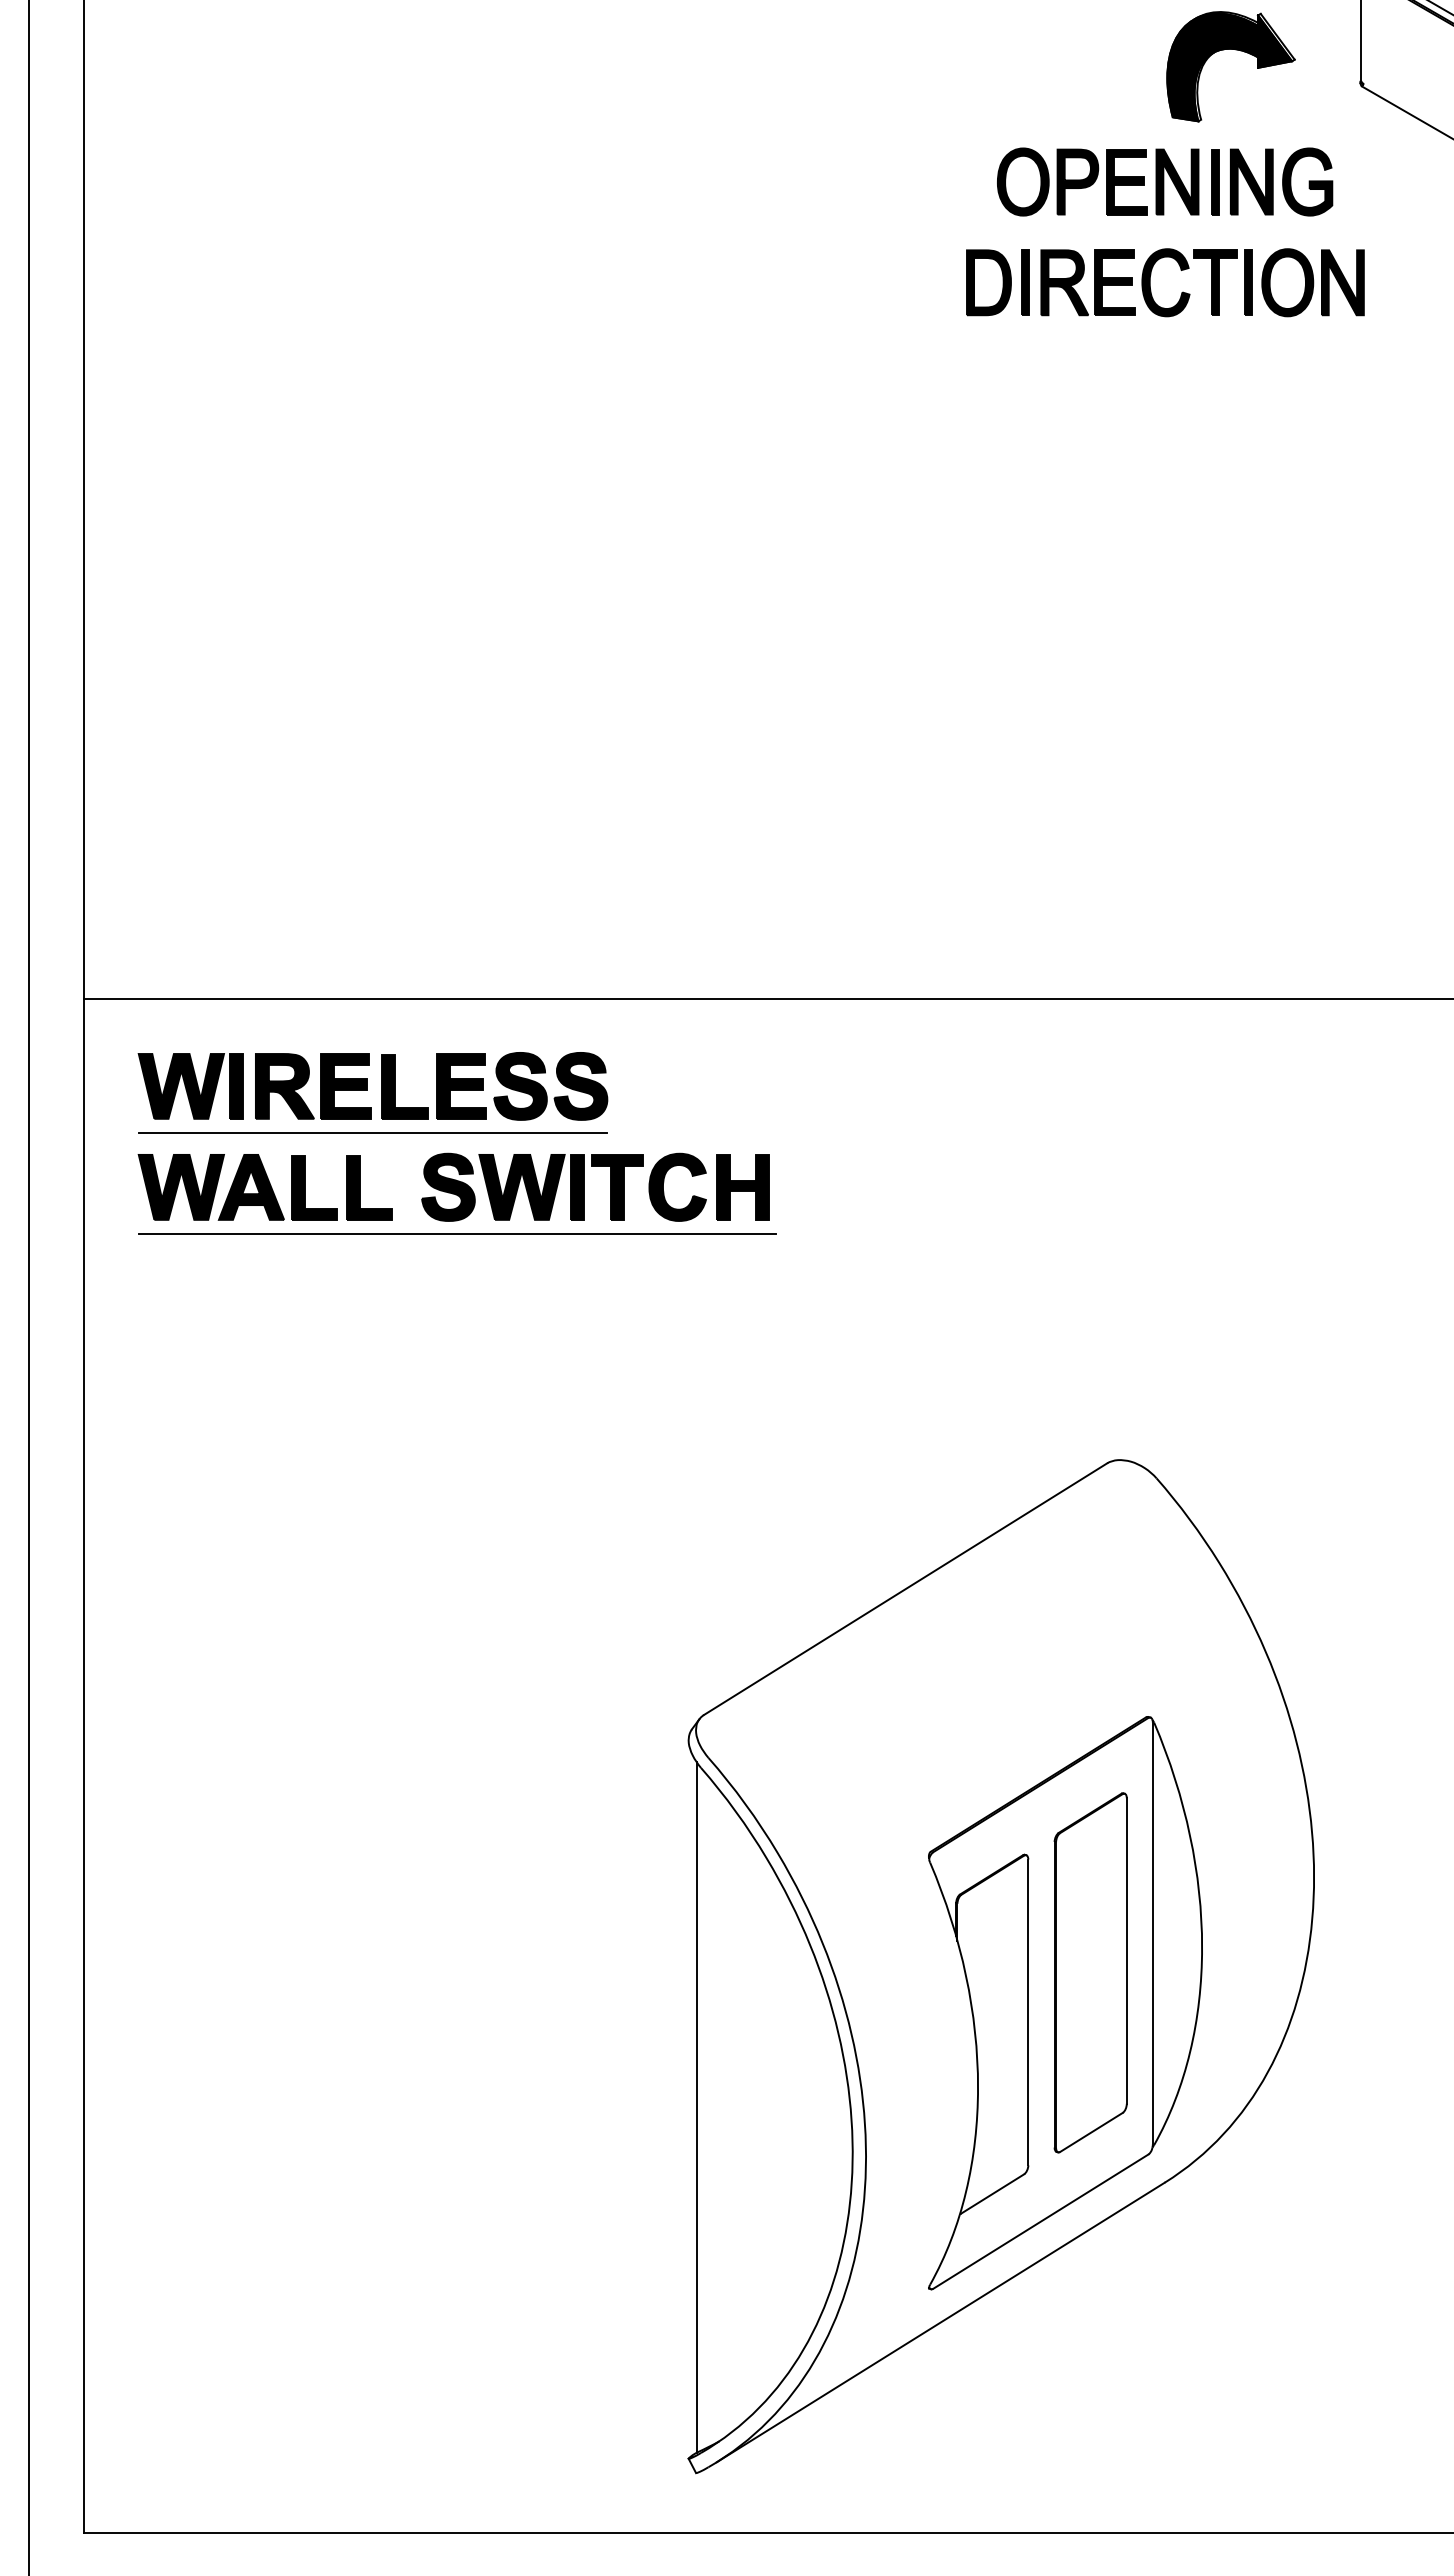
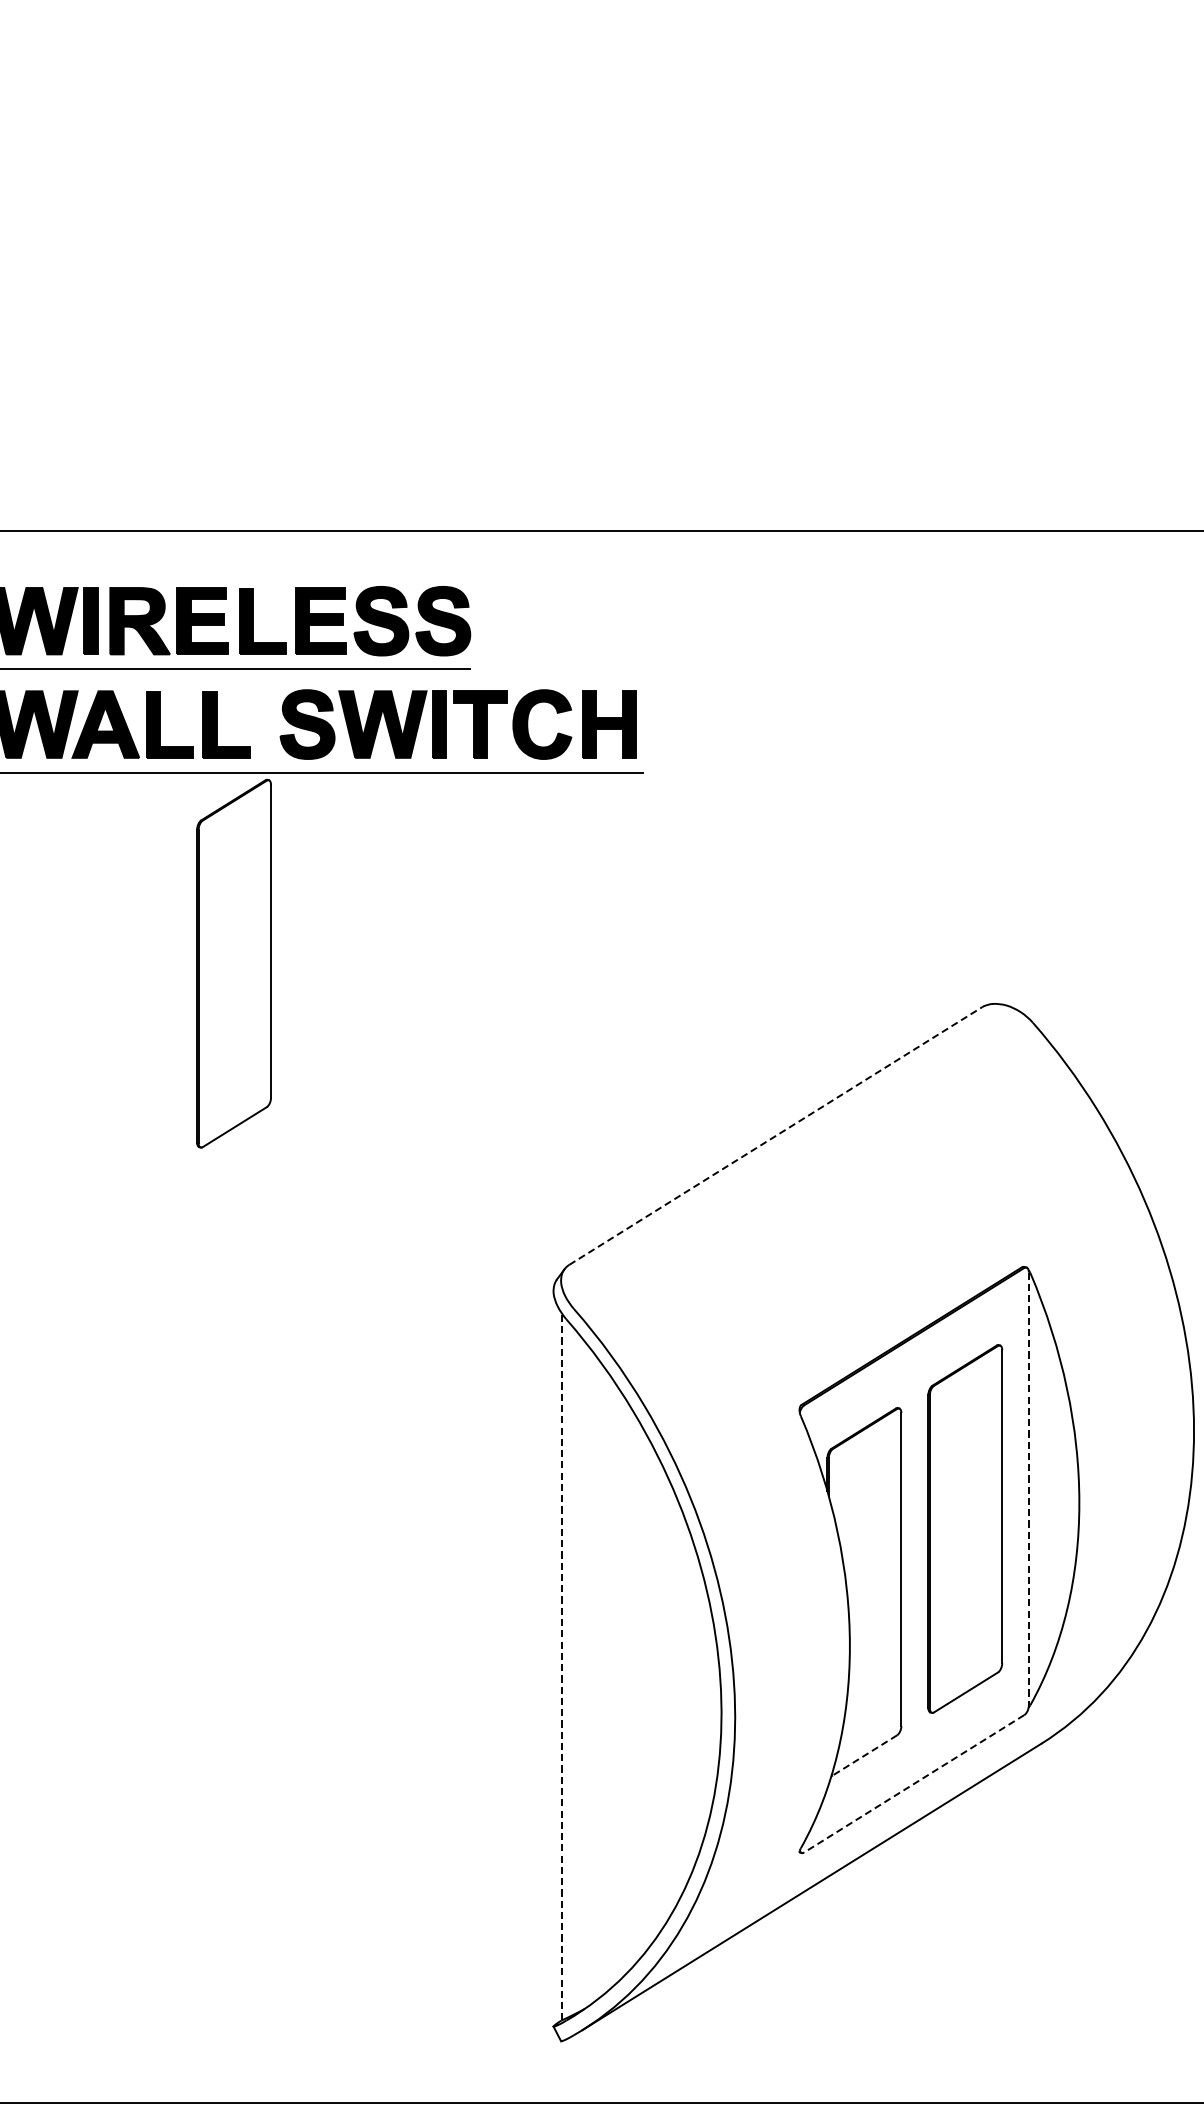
part: (376, 1420) -> (233, 963), added
line: (905, 1589) -> (775, 1136), solid -> dashed
line: (1152, 1933) -> (1028, 1488), solid -> dashed
line: (696, 2106) -> (561, 1665), solid -> dashed
line: (992, 2193) -> (864, 1754), solid -> dashed
line: (1040, 2221) -> (913, 1783), solid -> dashed

